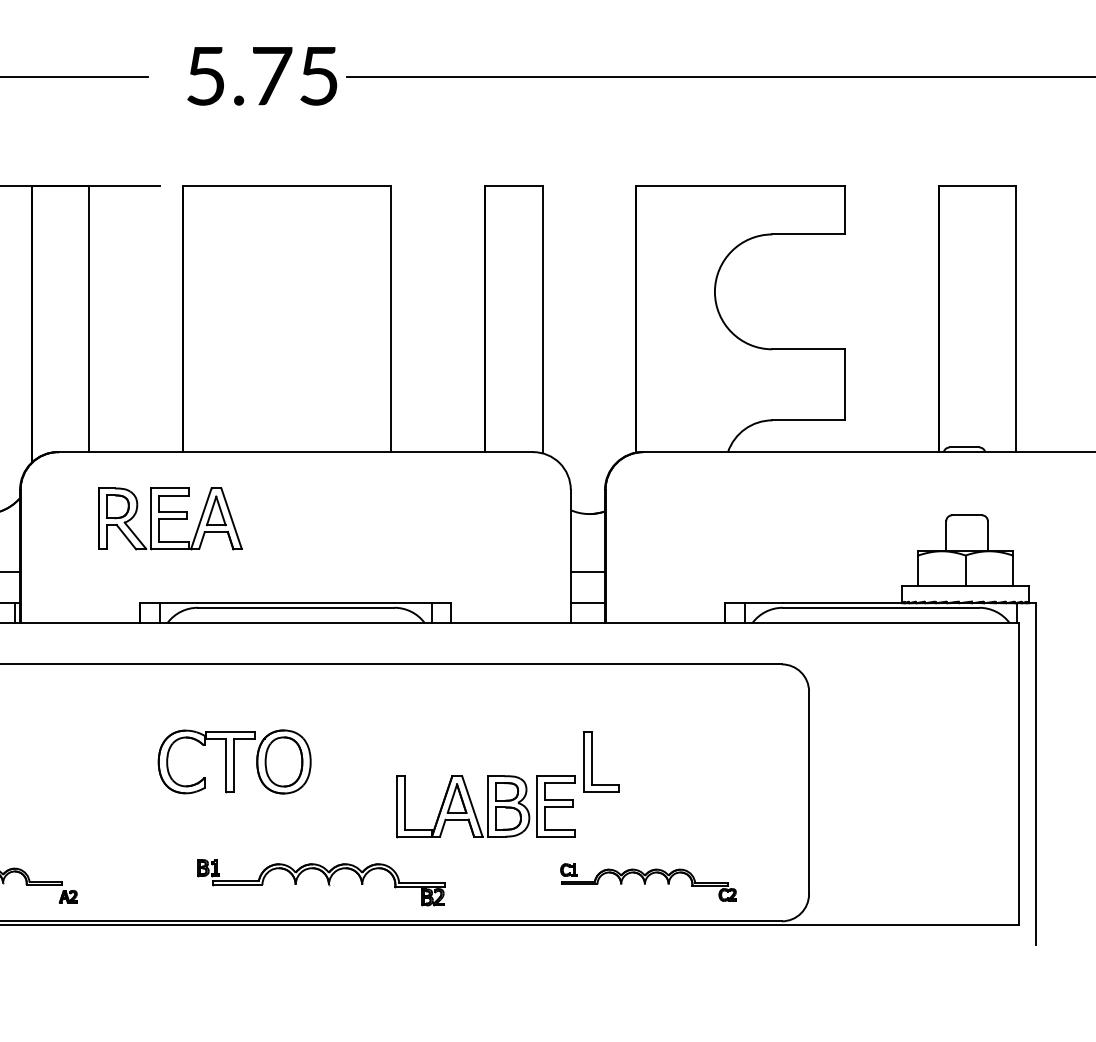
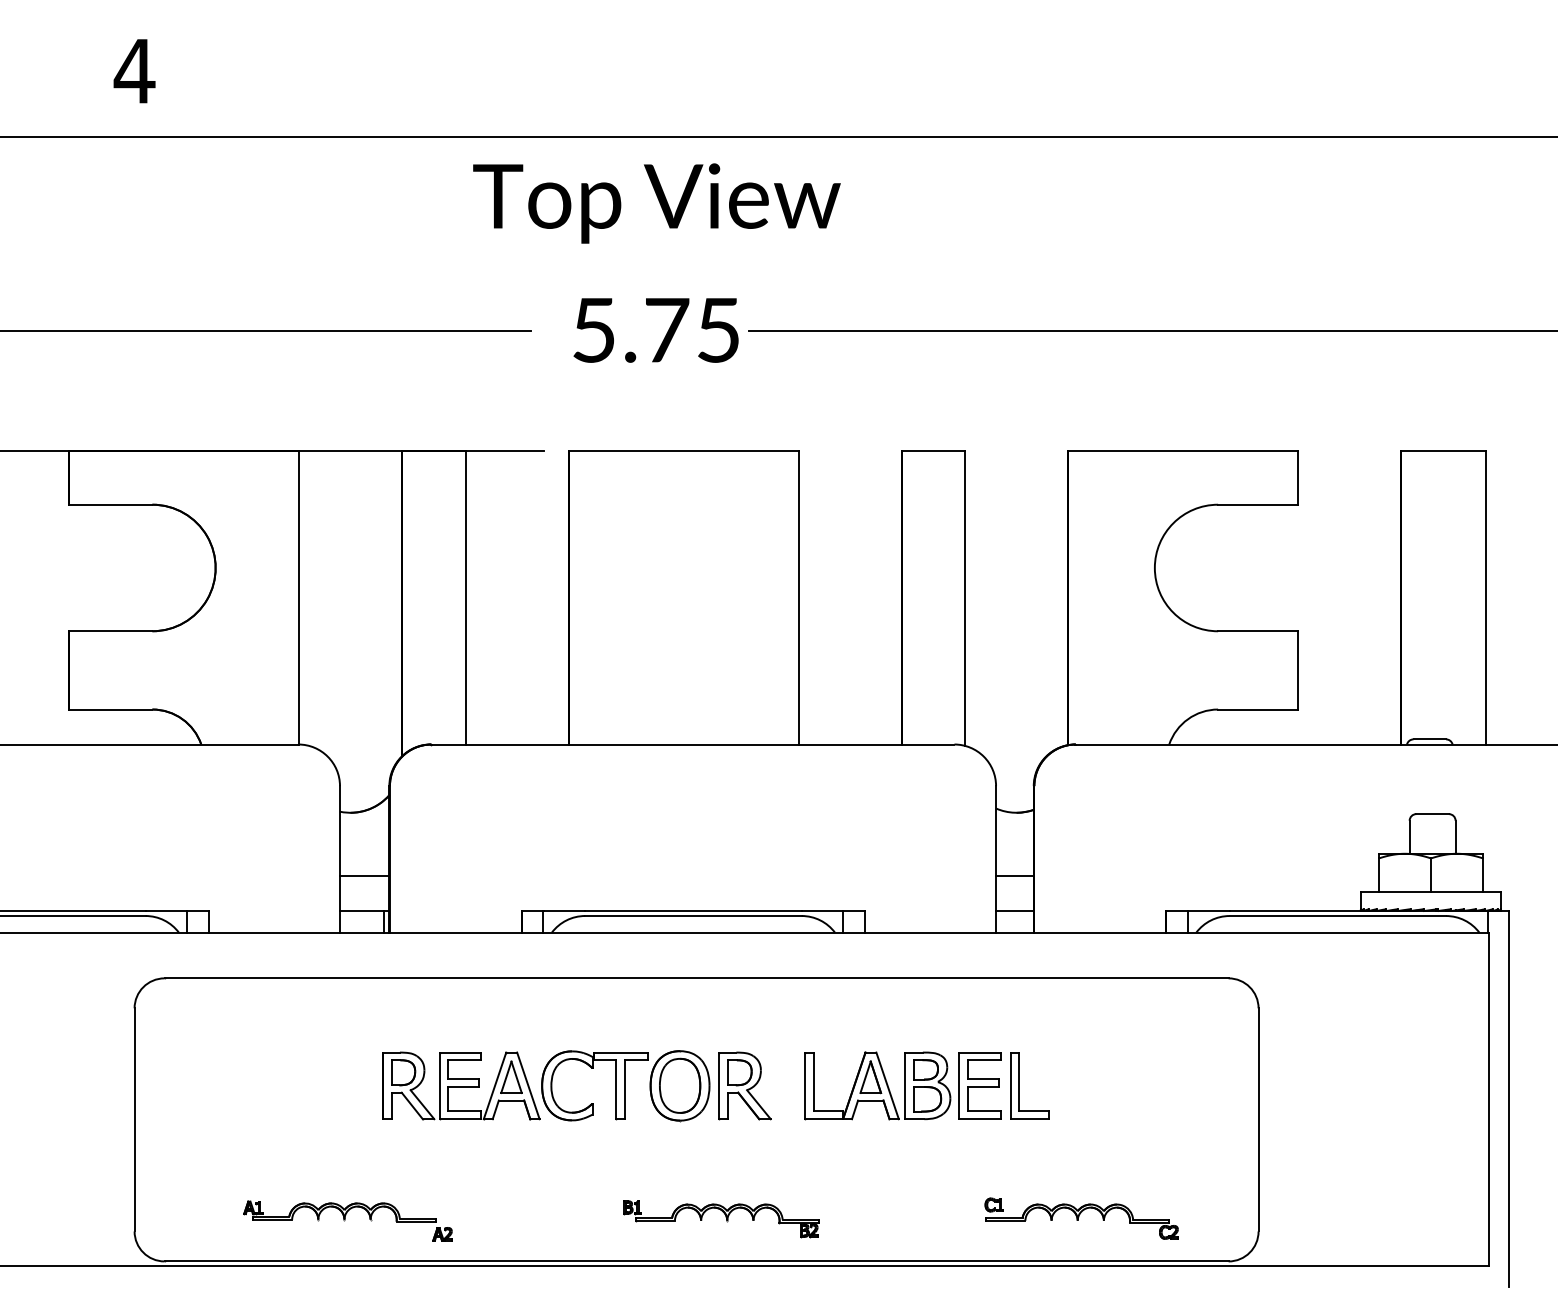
part: (170, 518) -> (461, 1085), moved
part: (342, 761) -> (744, 1085), added
part: (485, 806) -> (902, 1085), moved
part: (321, 883) -> (721, 1219), size x0.71

